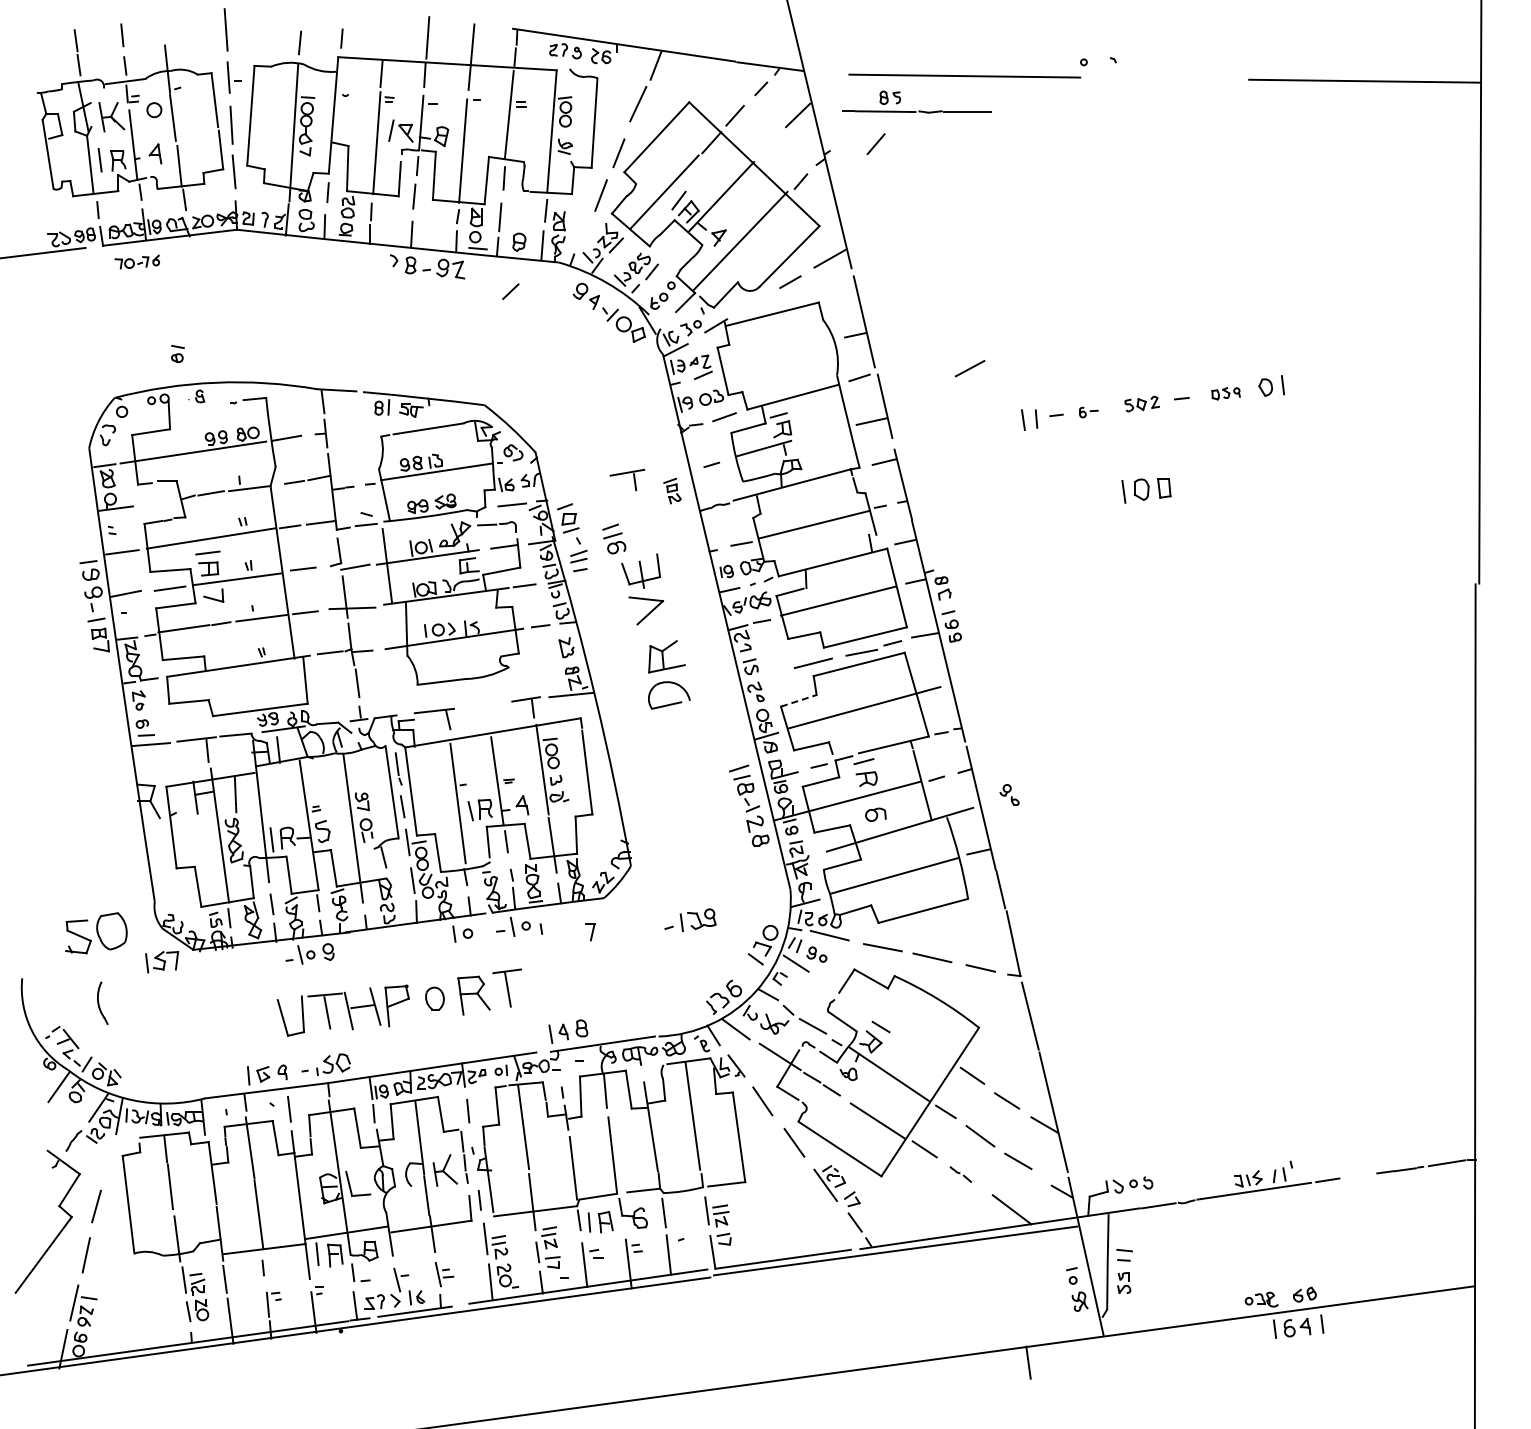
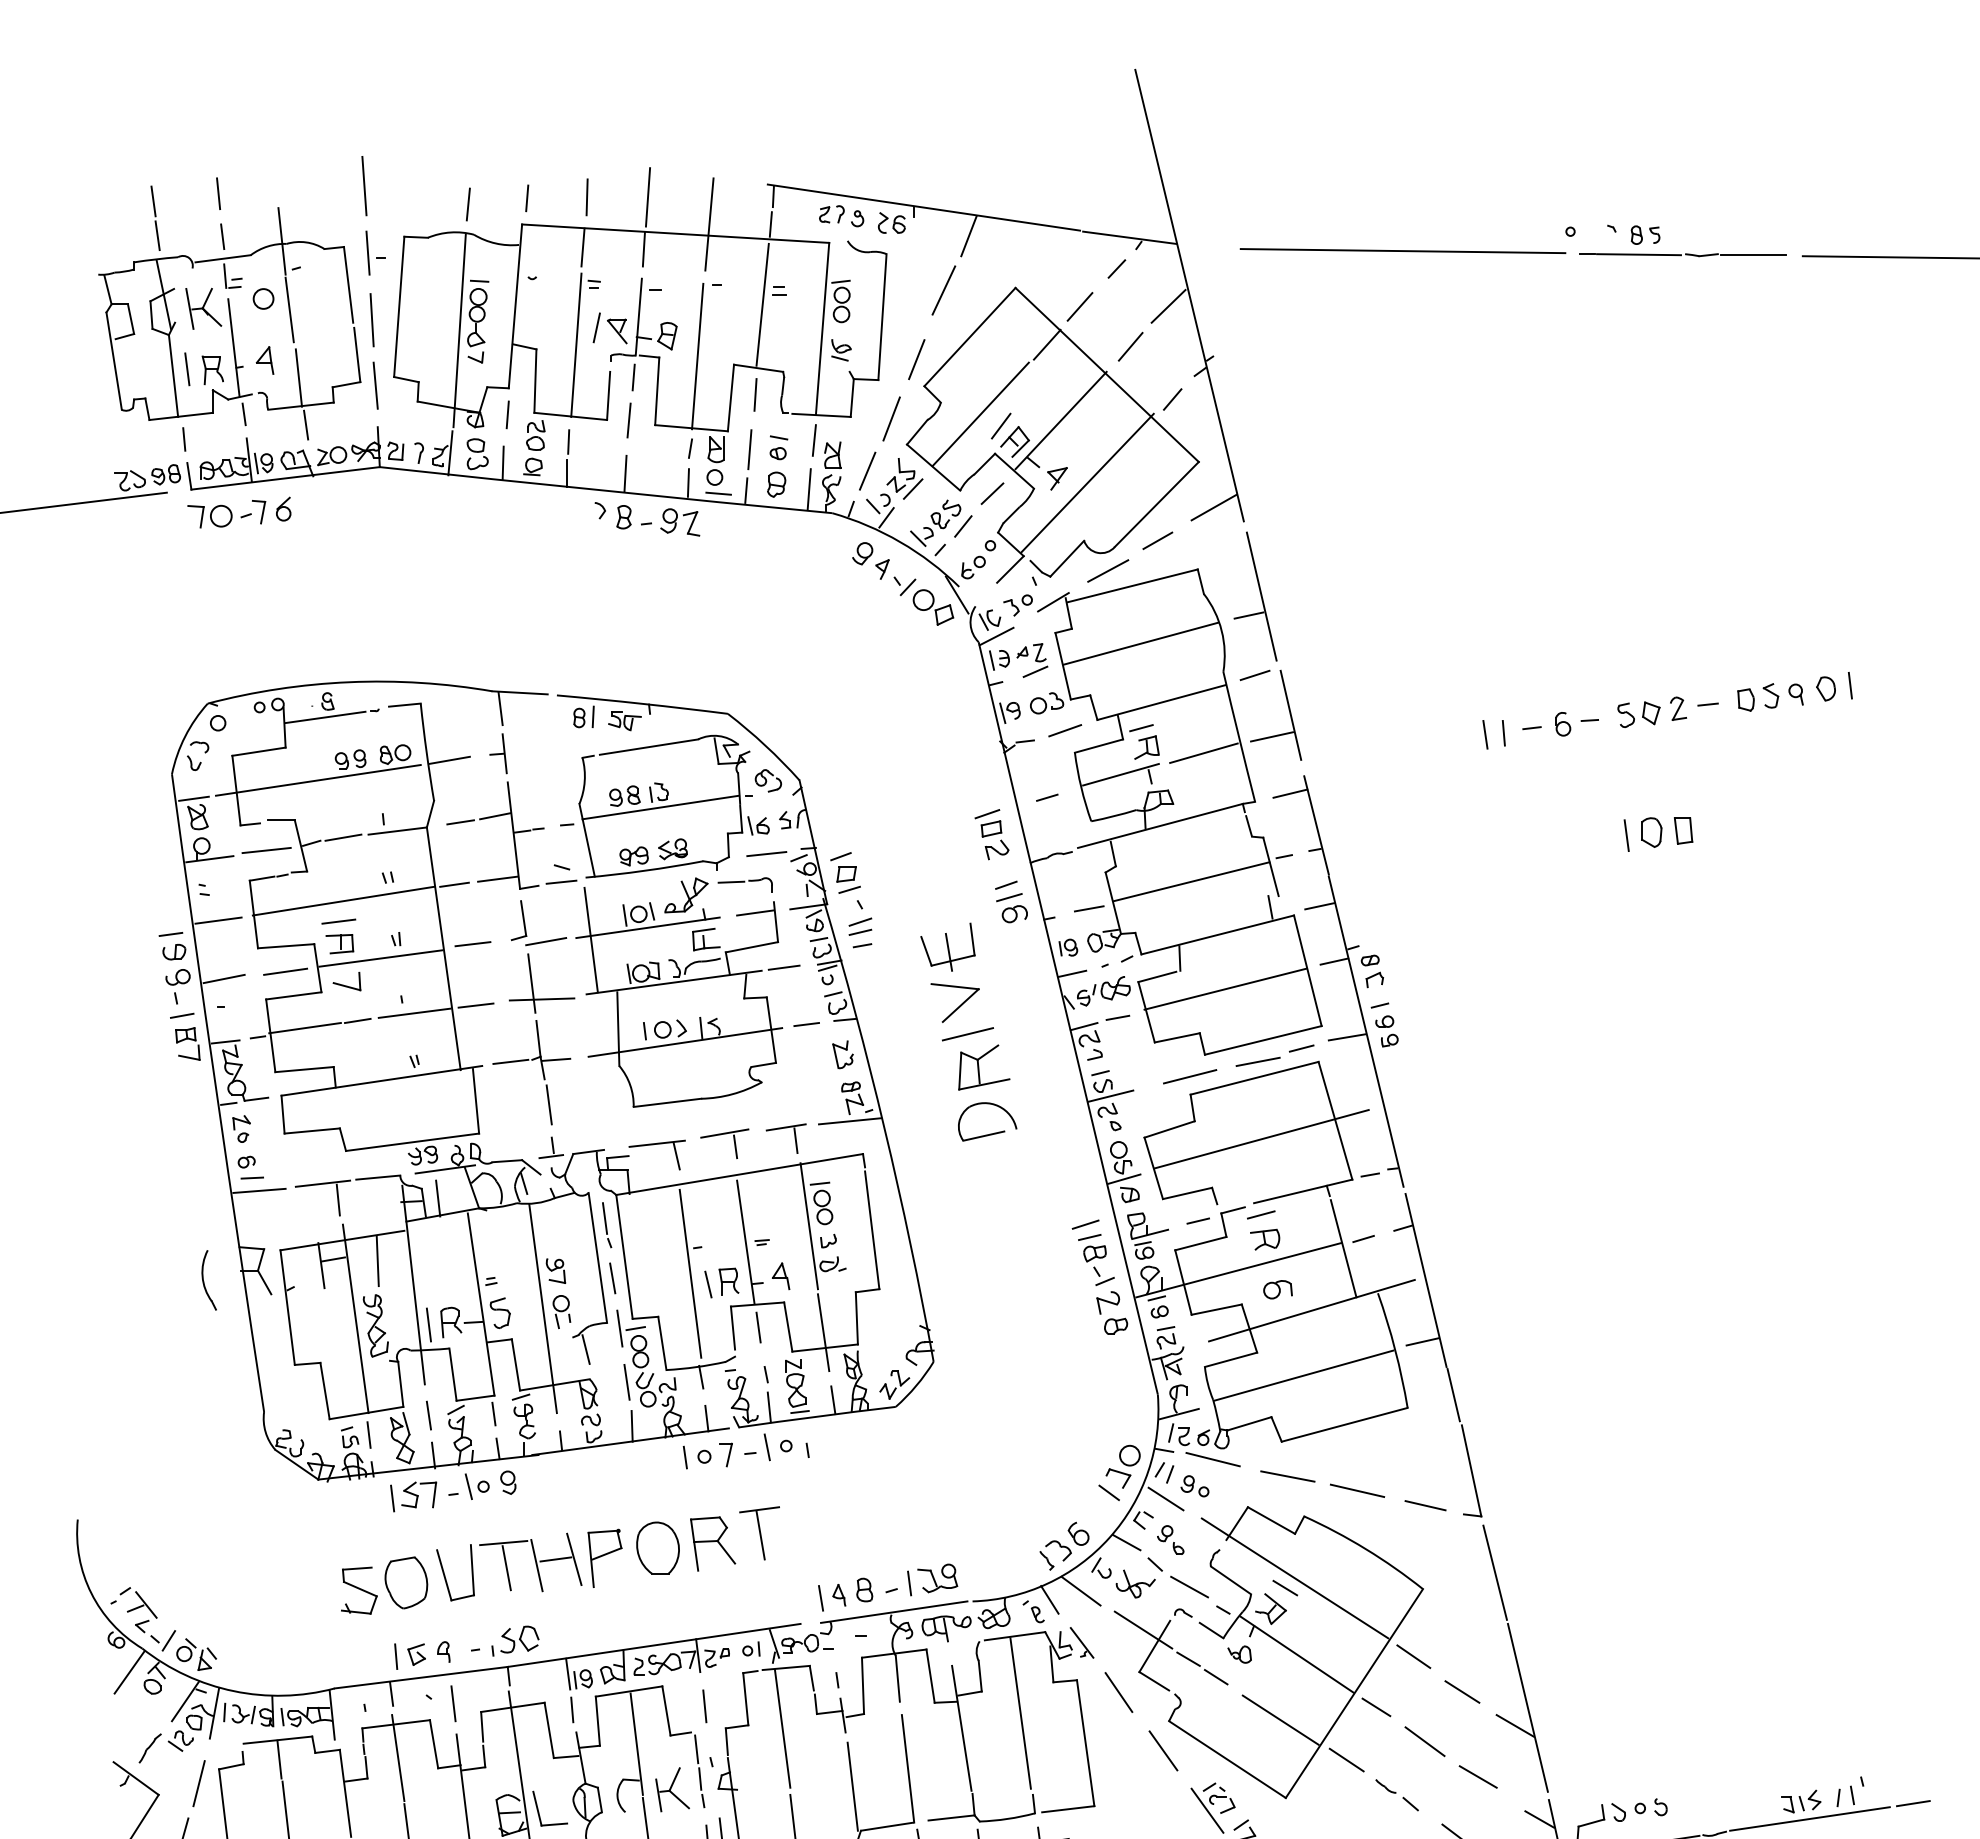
line: (384, 37) -> (587, 196), added
part: (918, 110) -> (1685, 253), moved
line: (875, 144) -> (1129, 347), moved
line: (583, 232) -> (866, 470), added
part: (137, 261) -> (239, 511), size x1.67
line: (510, 291) -> (992, 493), moved
part: (177, 353) -> (778, 447), moved
line: (778, 355) -> (1141, 643), added
line: (970, 368) -> (1108, 570), moved
part: (1225, 393) -> (1769, 697), size x1.67
part: (1142, 403) -> (1652, 711), size x1.43
line: (198, 407) -> (325, 717), added
part: (1088, 412) -> (1576, 724), size x1.67
line: (823, 433) -> (1204, 753), added
part: (627, 479) -> (724, 1143), moved
part: (672, 490) -> (992, 833), size x1.43
line: (156, 502) -> (266, 850), added
part: (614, 538) -> (1011, 901), moved
line: (655, 632) -> (968, 1033), added
line: (756, 677) -> (1110, 1096), added
line: (798, 700) -> (1169, 1128), dashed -> solid
part: (1009, 794) -> (1170, 1539), moved
part: (690, 920) -> (921, 1580), moved
part: (590, 932) -> (726, 1455), moved
part: (96, 933) -> (384, 1585), moved
part: (162, 962) -> (414, 1497), moved
part: (434, 998) -> (657, 1547), size x1.67
part: (102, 1002) -> (208, 1279), moved
line: (887, 1019) -> (1294, 1577), added
line: (108, 1166) -> (199, 1784), added
part: (960, 1174) -> (1396, 1795), size x1.43

